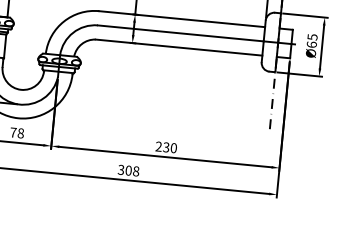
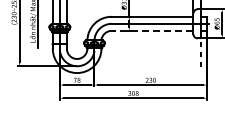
line: (177, 46) -> (151, 30), solid -> dashed

